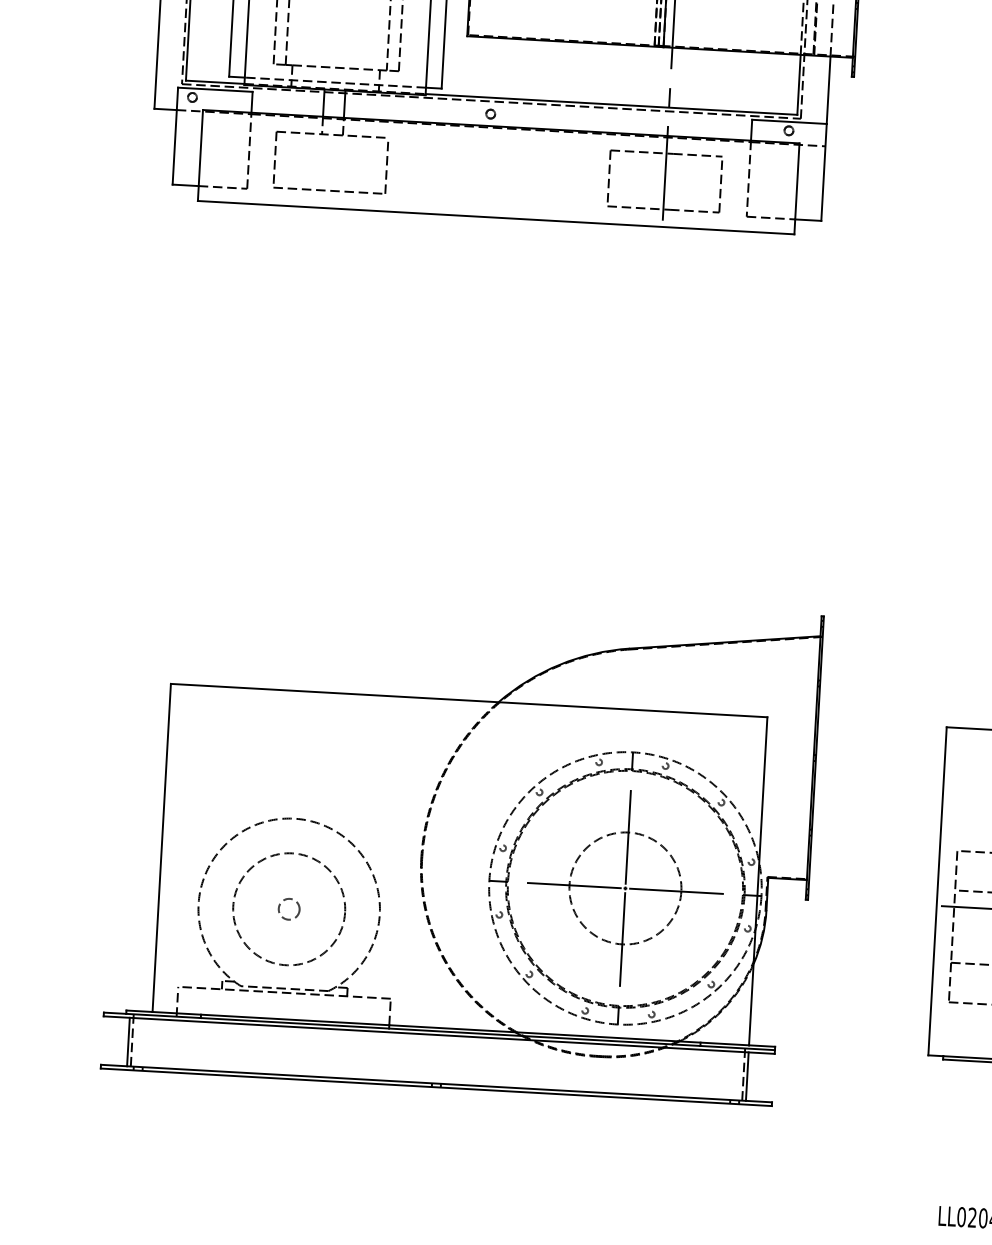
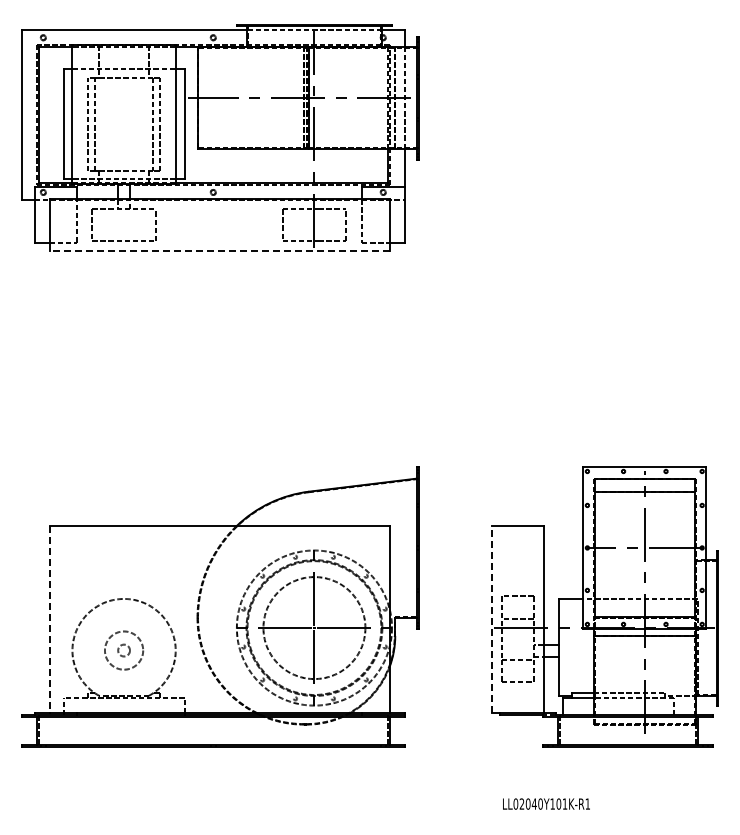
line: (495, 218) -> (219, 251), solid -> dashed
line: (161, 849) -> (49, 620), solid -> dashed
circle: (625, 887) -> (314, 627), size x1.6
line: (936, 890) -> (491, 619), solid -> dashed
circle: (288, 909) -> (123, 650), size x0.6

